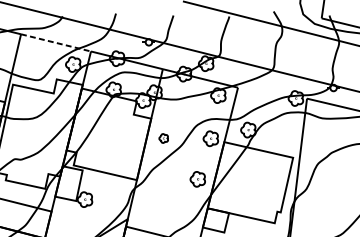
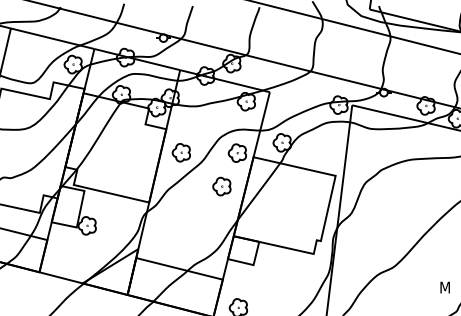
line: (55, 42) -> (52, 38), dashed -> solid
part: (163, 138) -> (180, 152), size x1.67
part: (197, 179) -> (221, 186), moved

